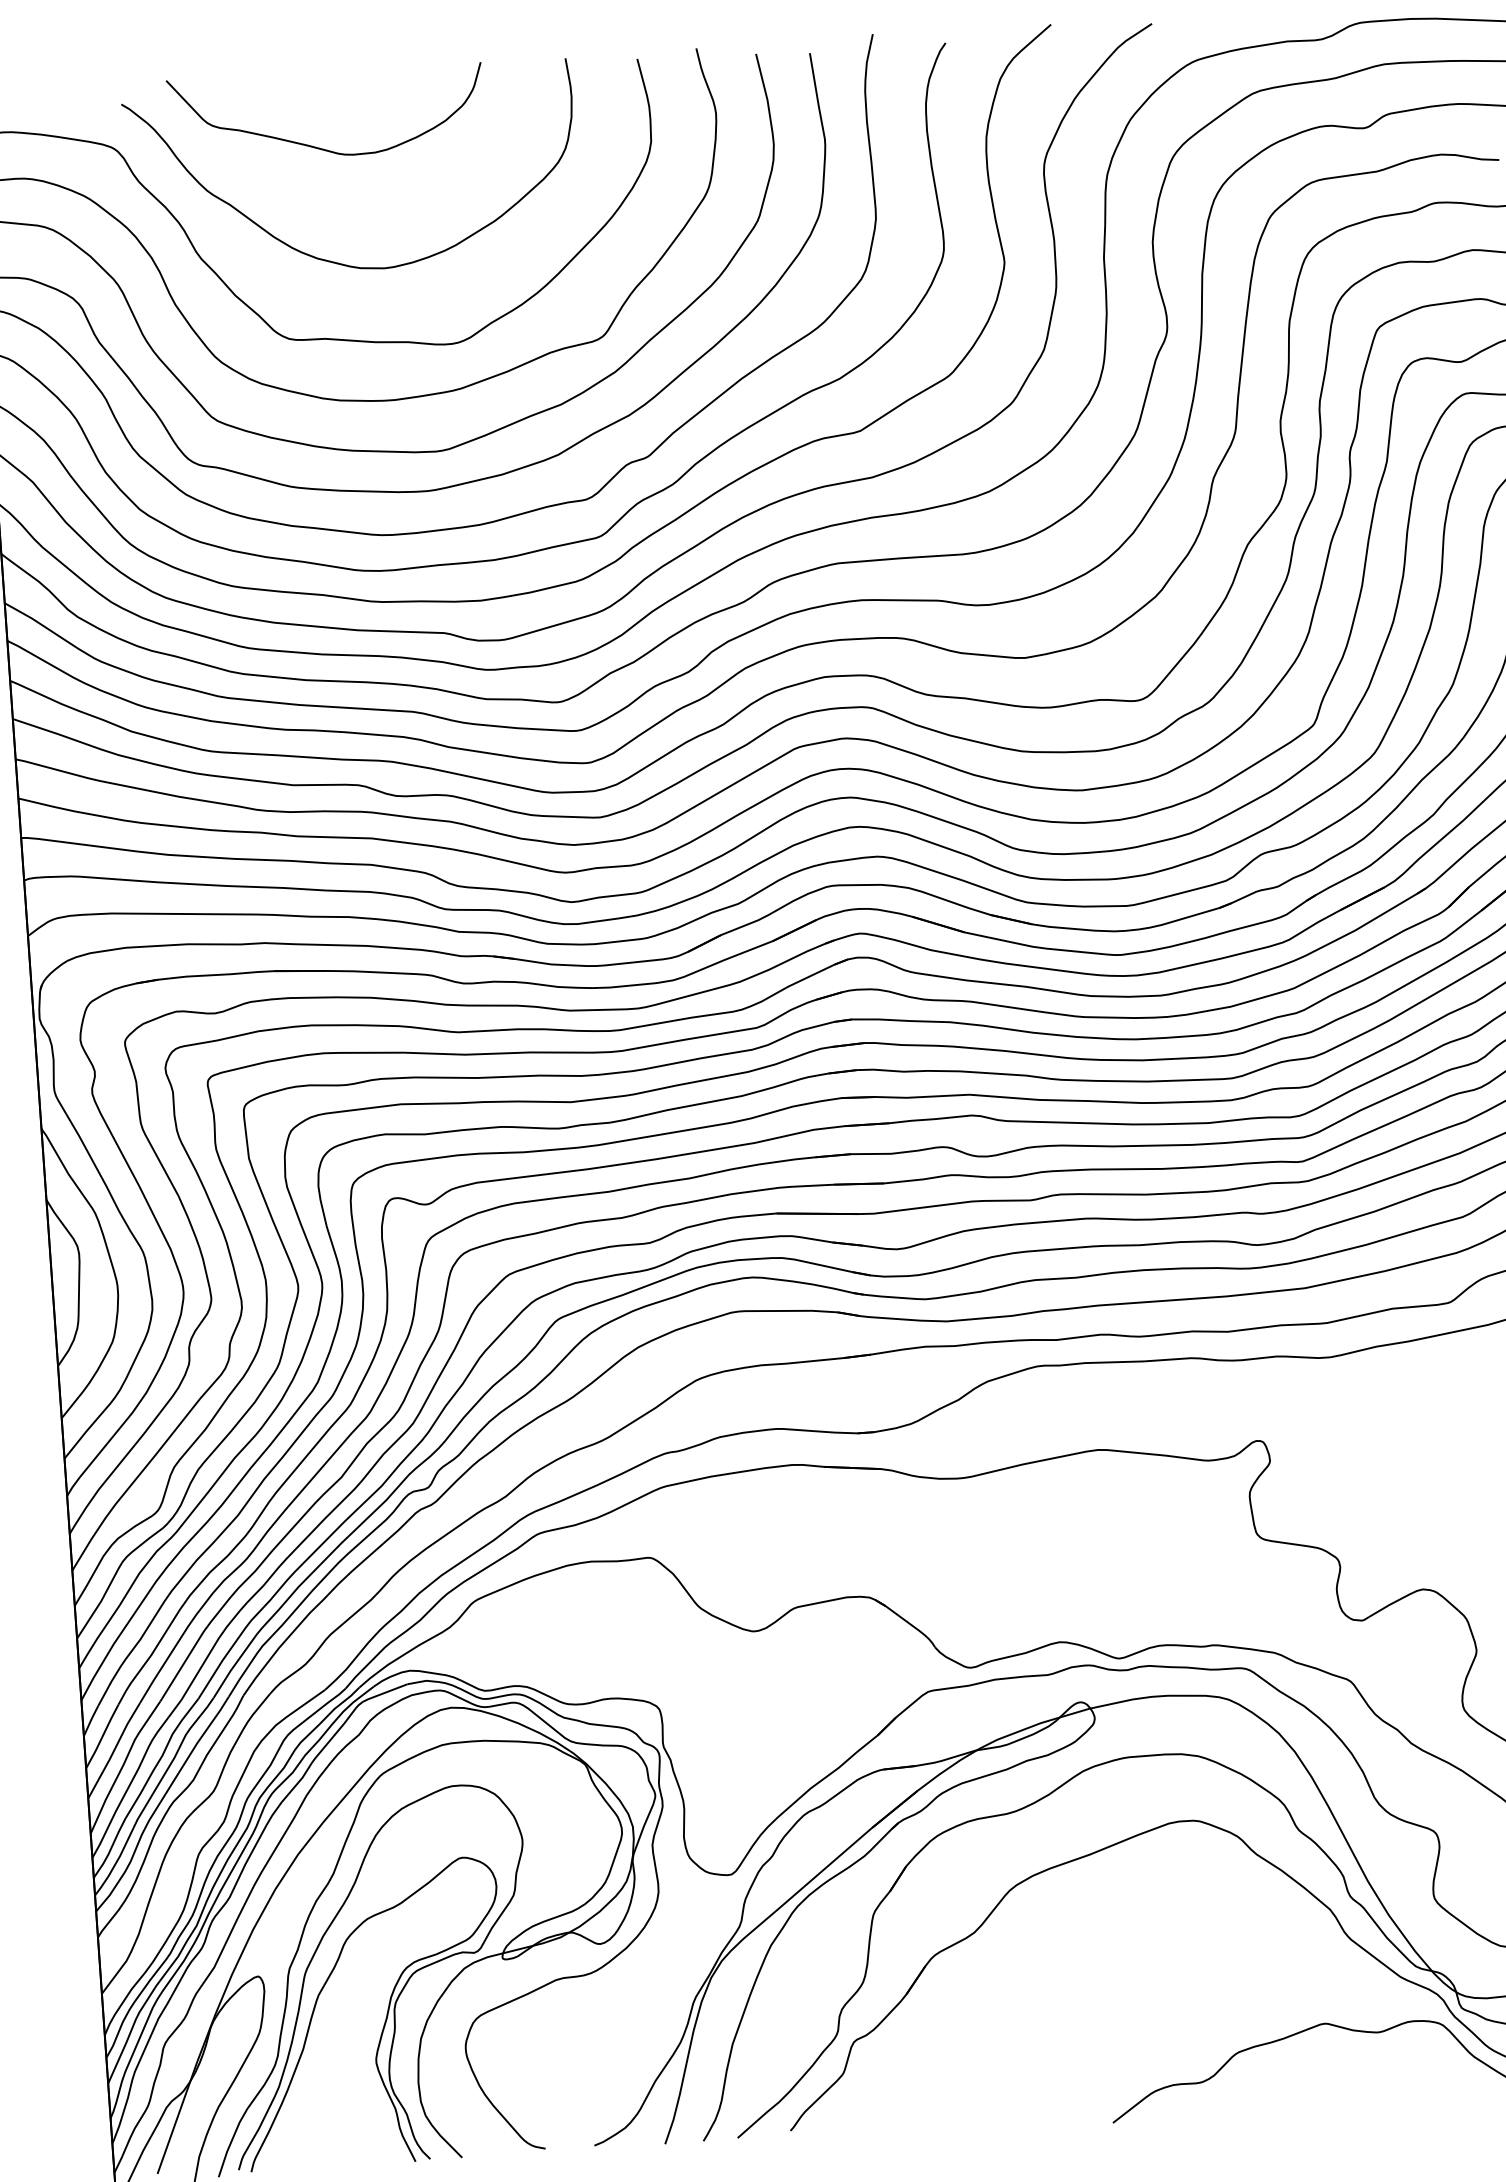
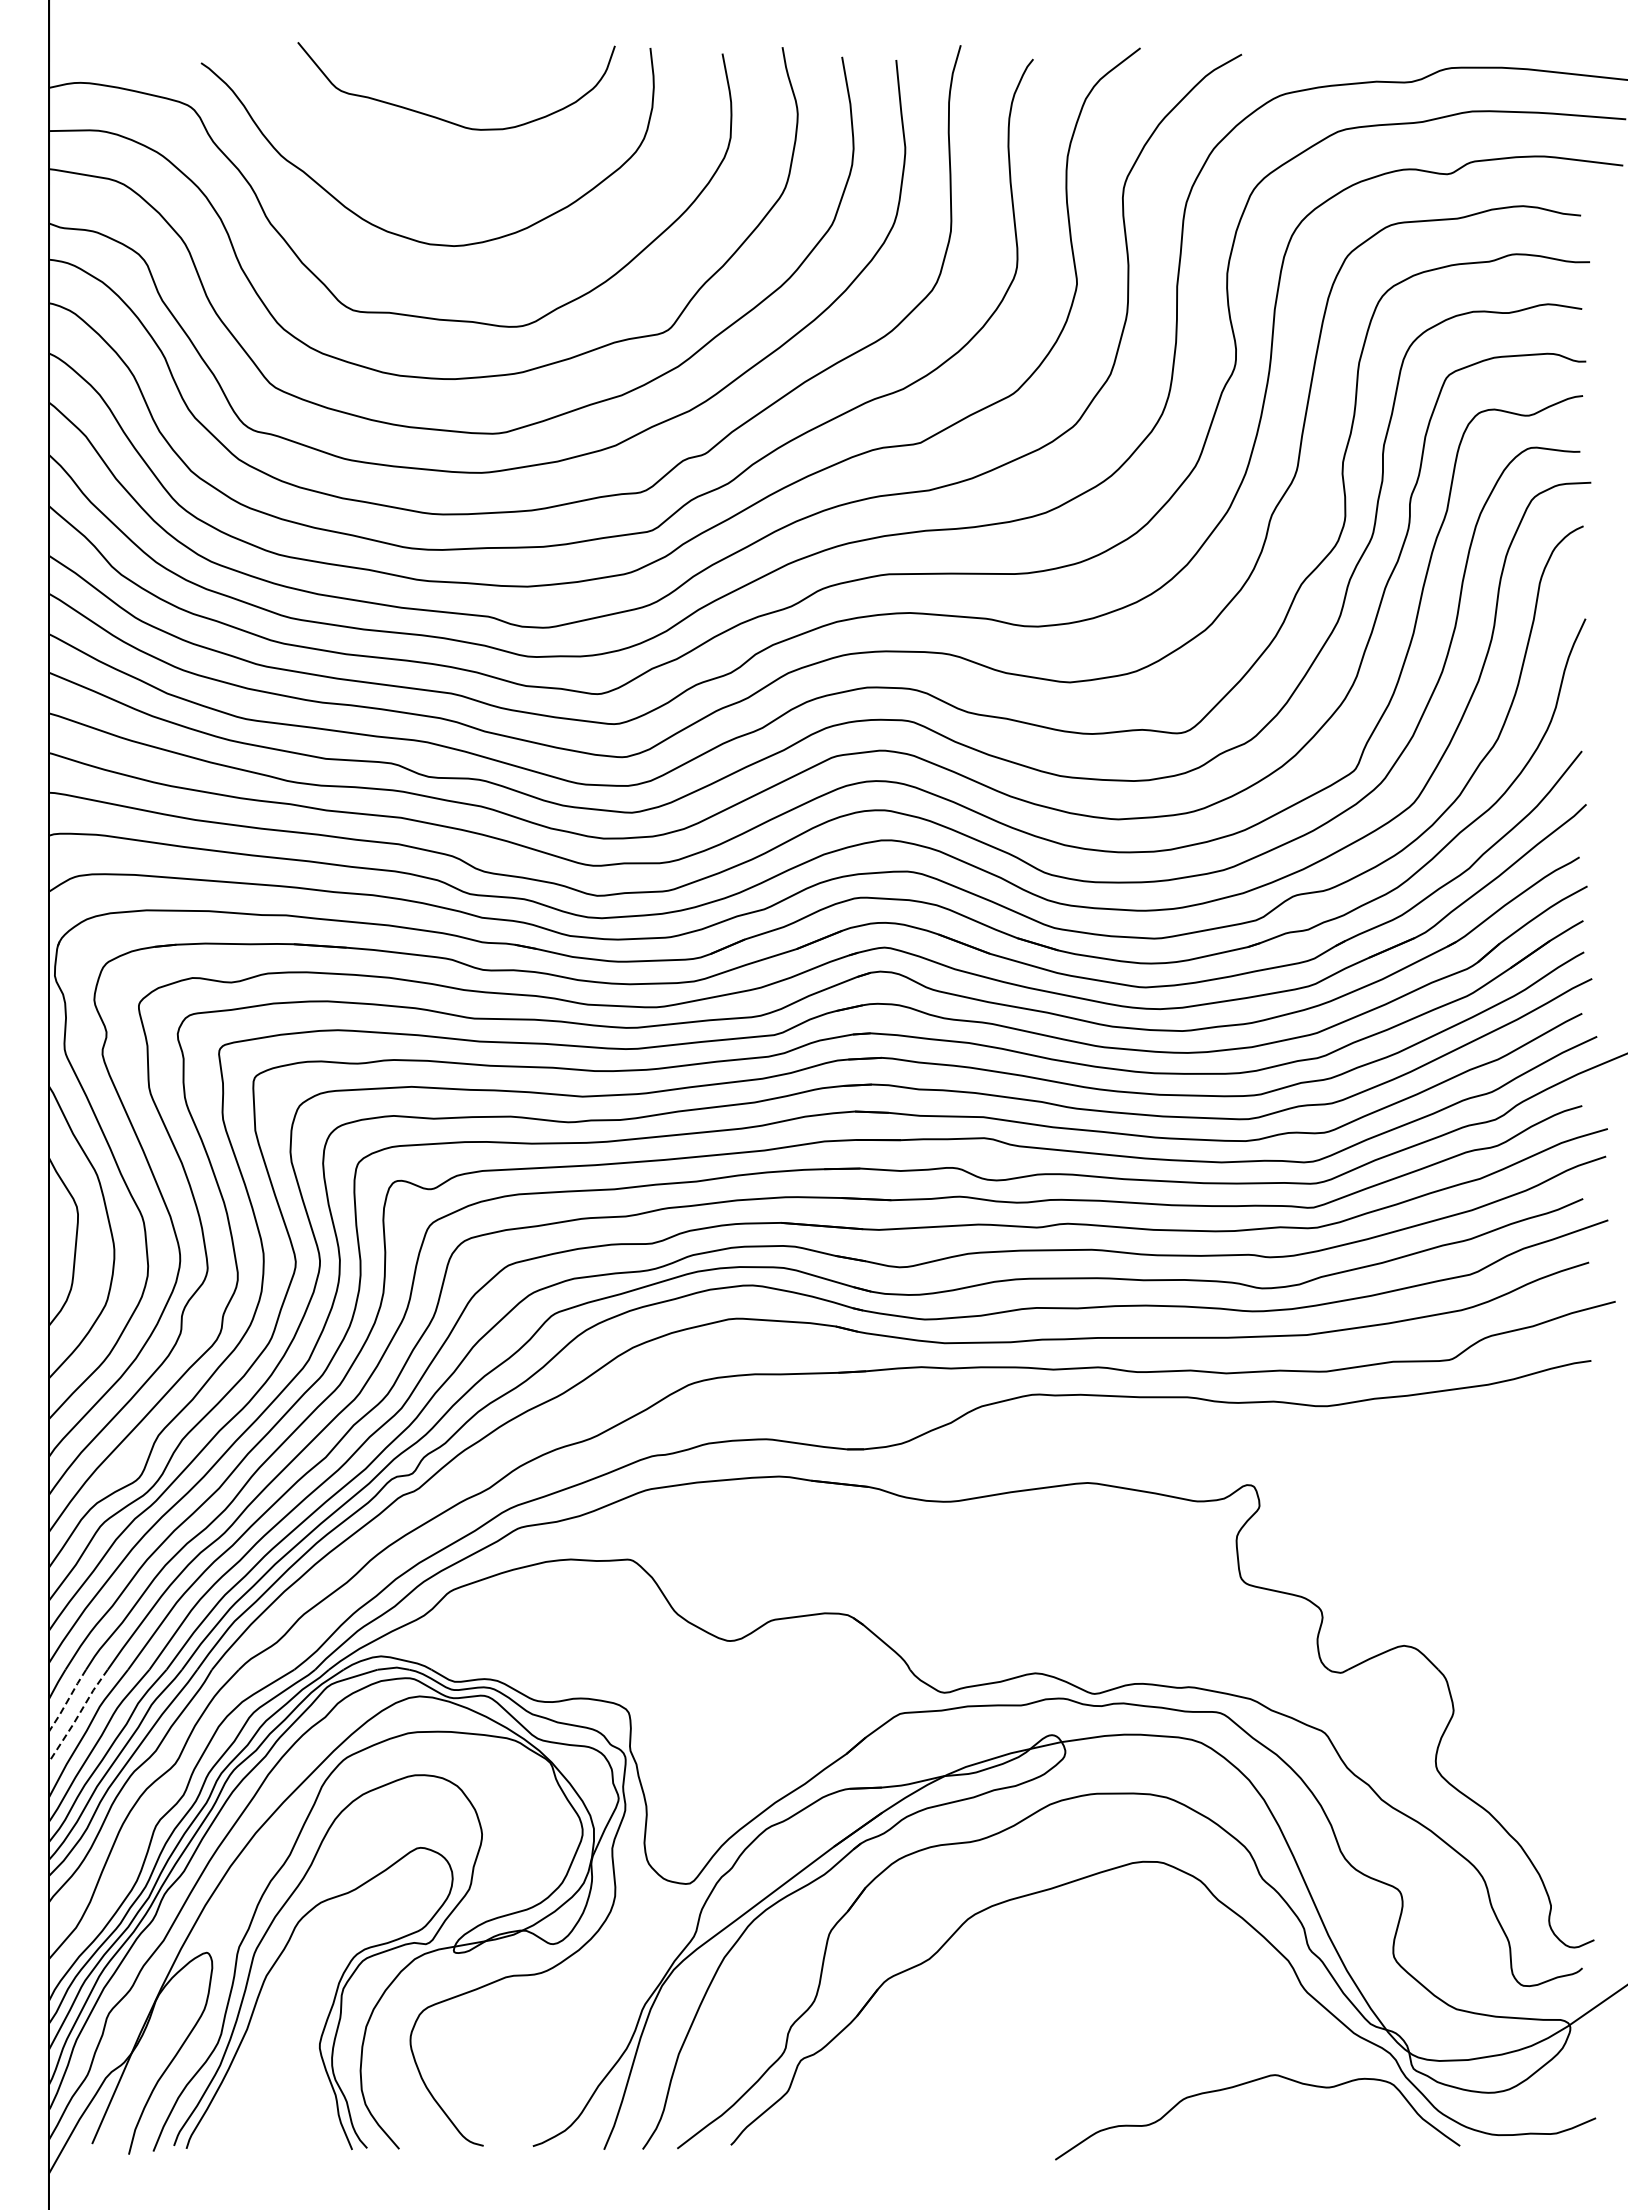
curve: (317, 146) -> (445, 119), moved
line: (102, 1736) -> (67, 1700), solid -> dashed
line: (114, 1750) -> (78, 1715), solid -> dashed

